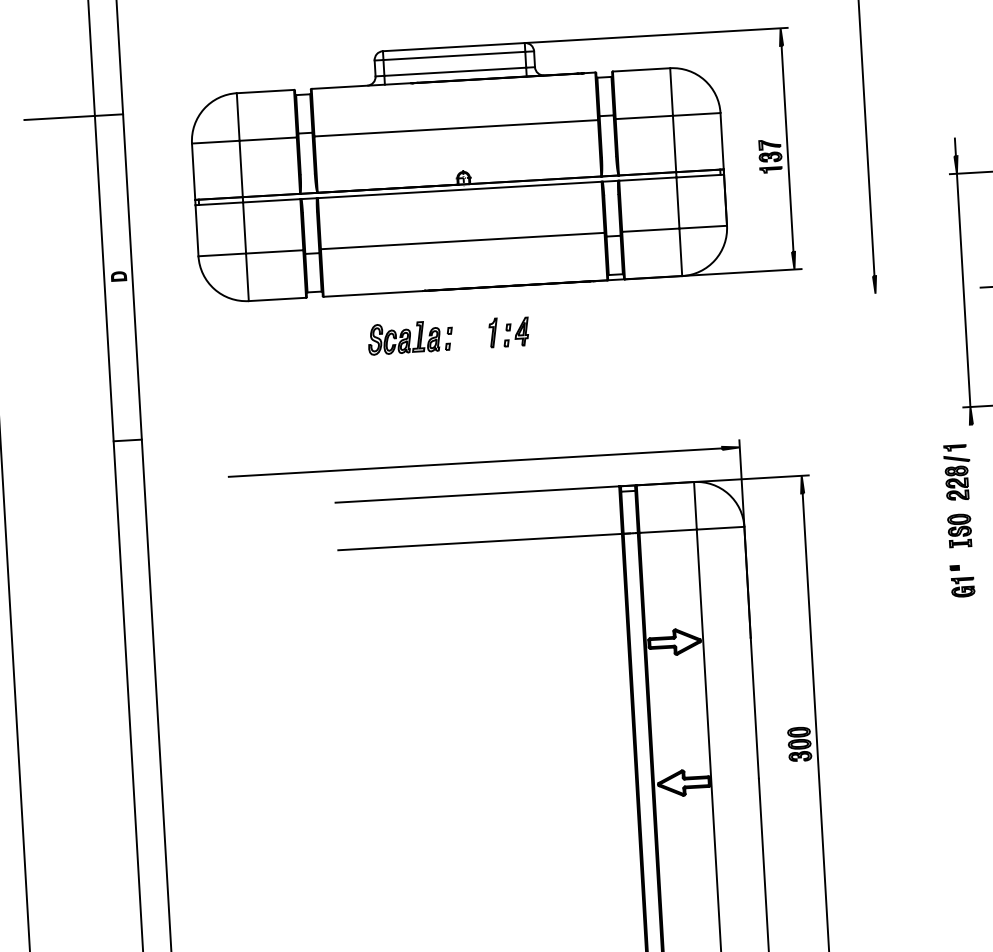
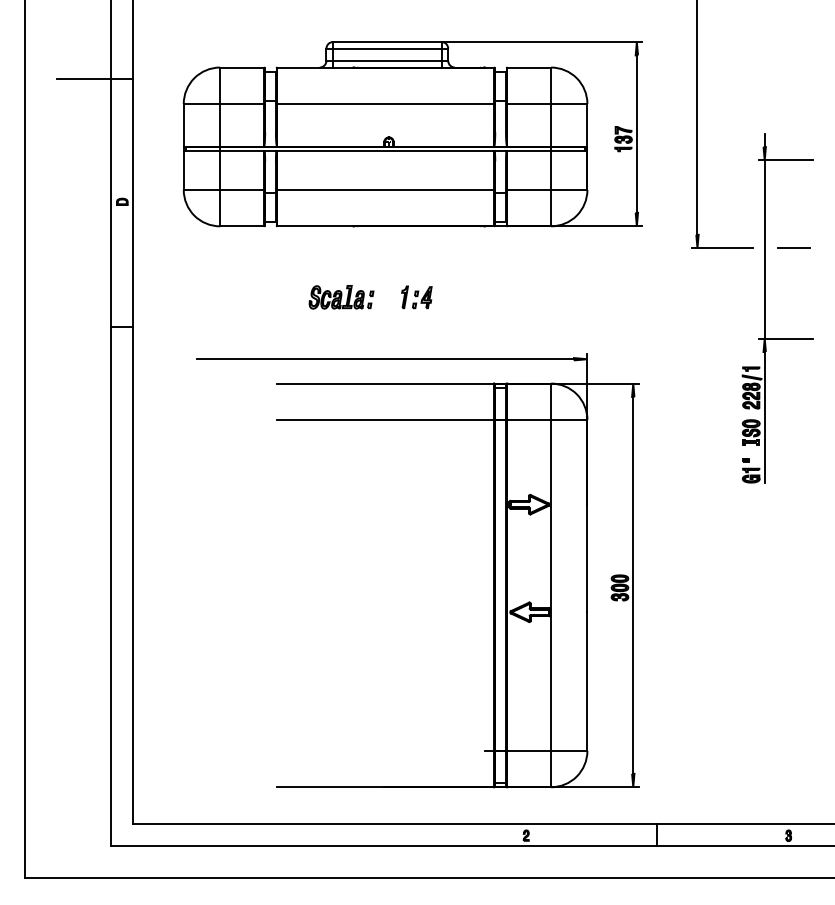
line: (908, 292) -> (722, 248), added
part: (508, 332) -> (416, 297), moved
part: (410, 337) -> (341, 297), moved
line: (976, 510) -> (764, 417), added

